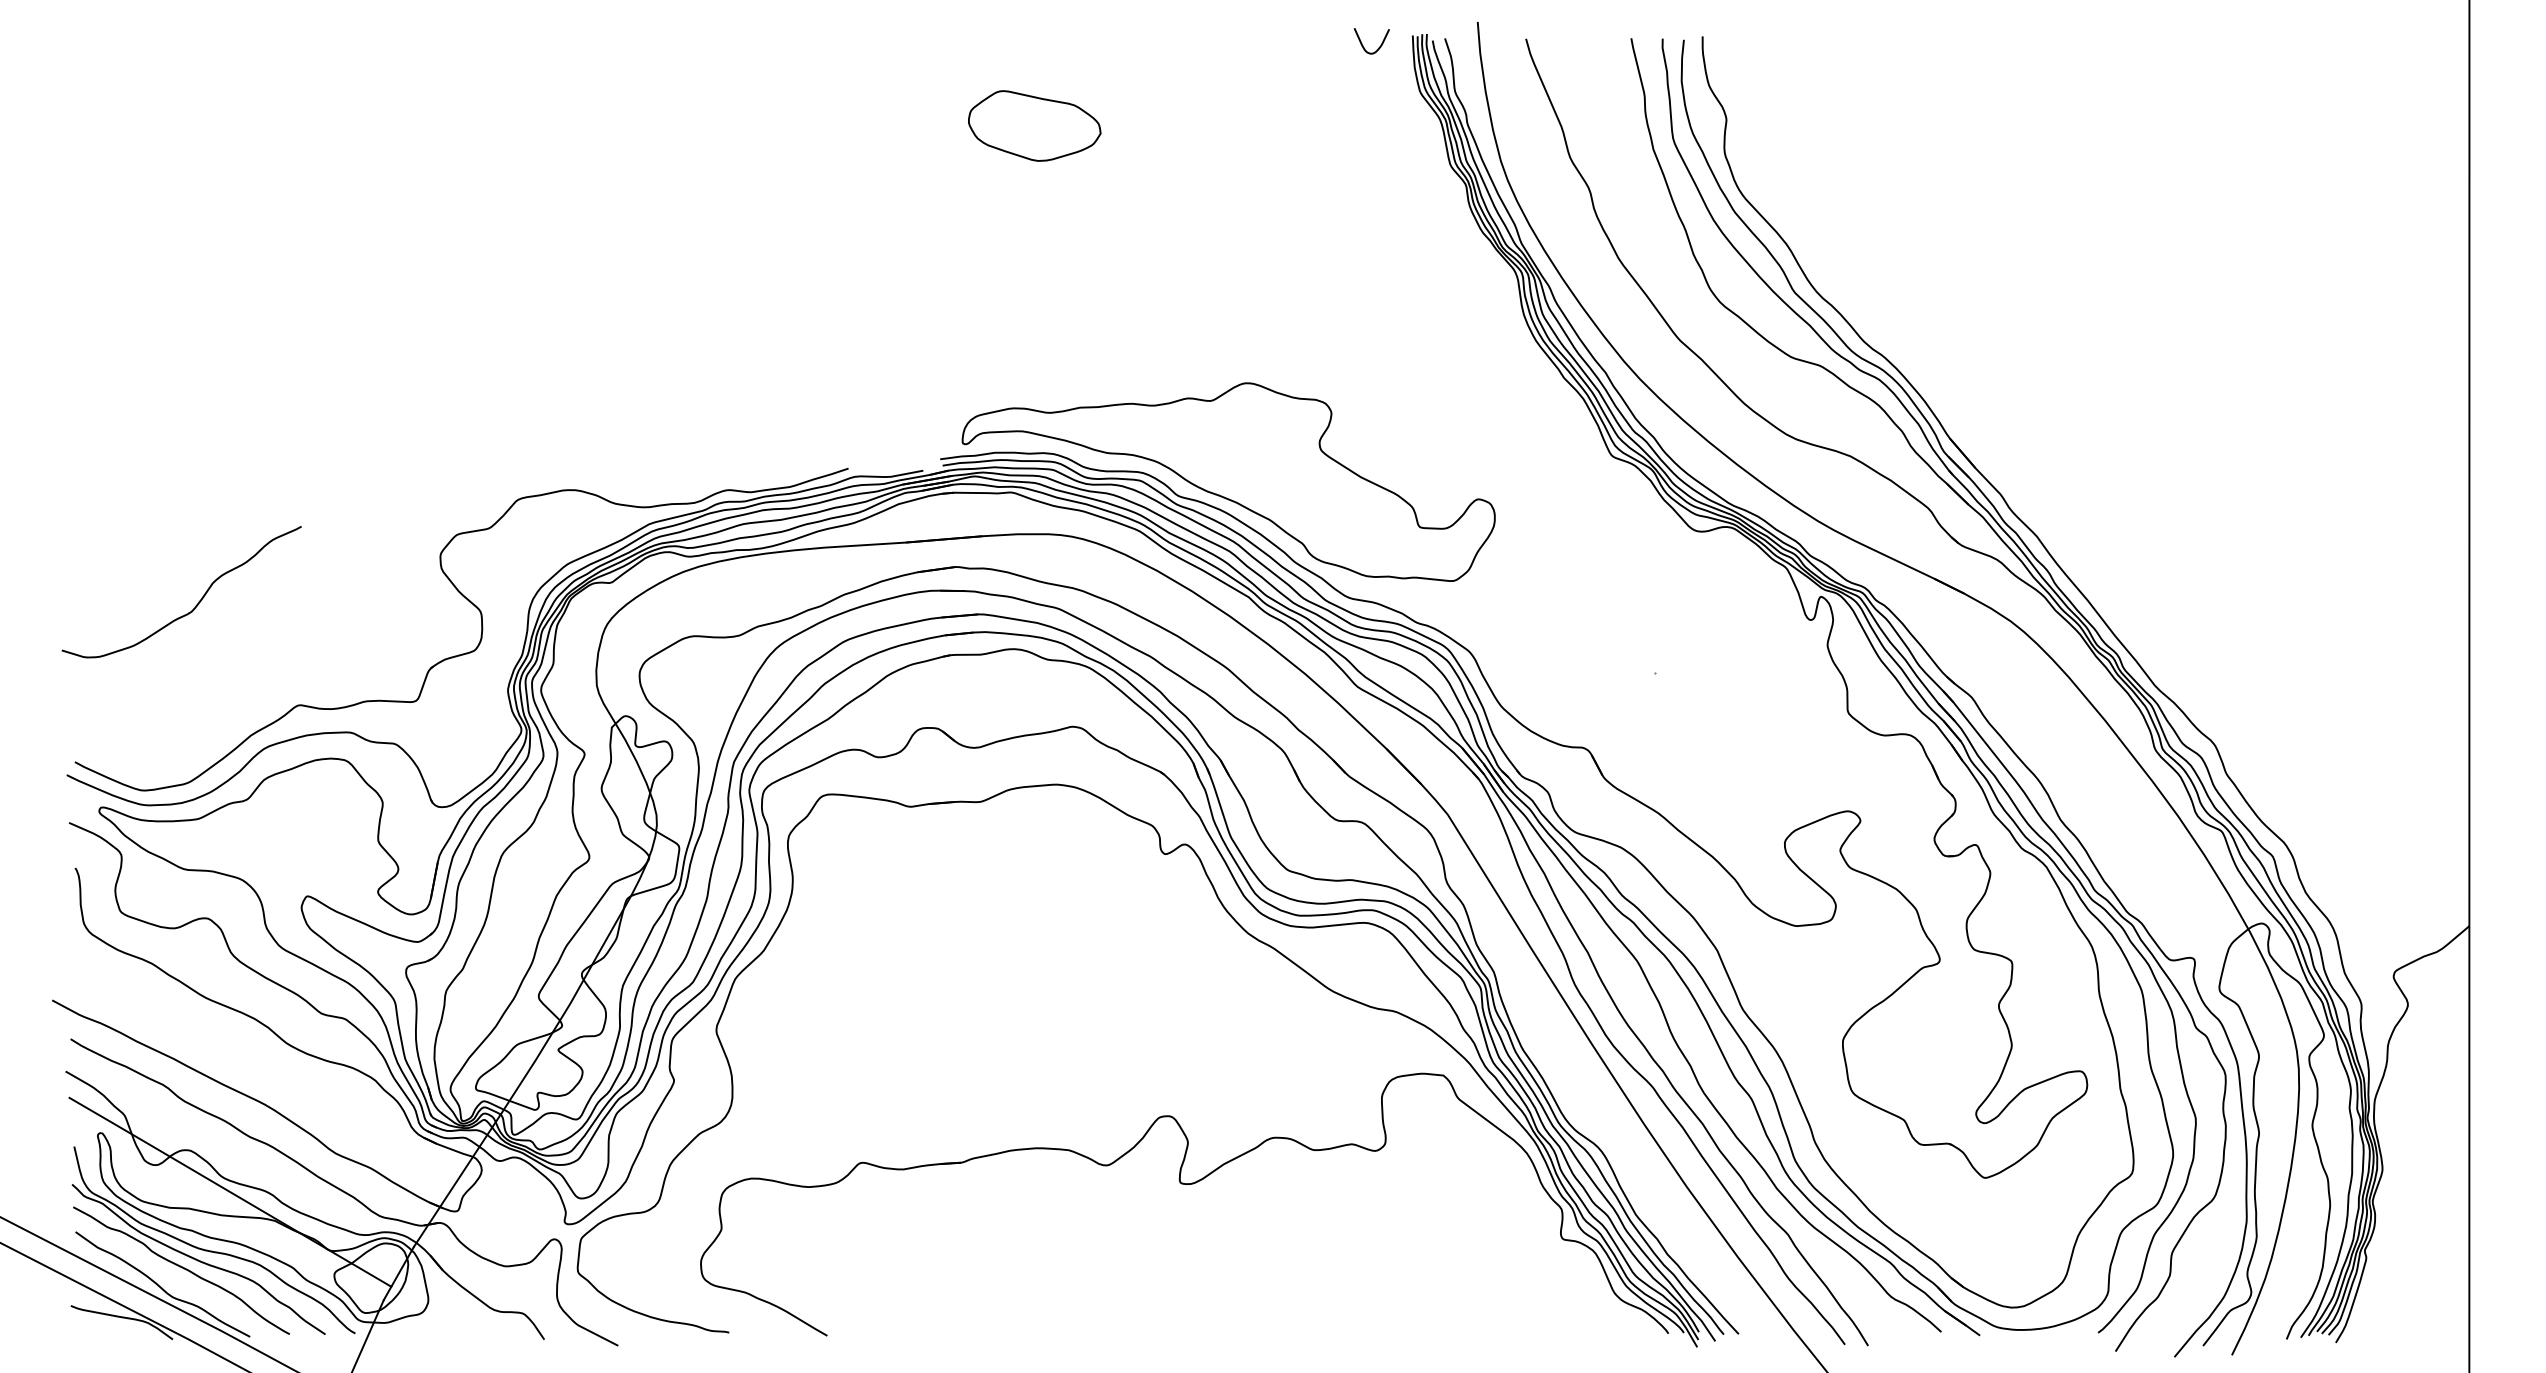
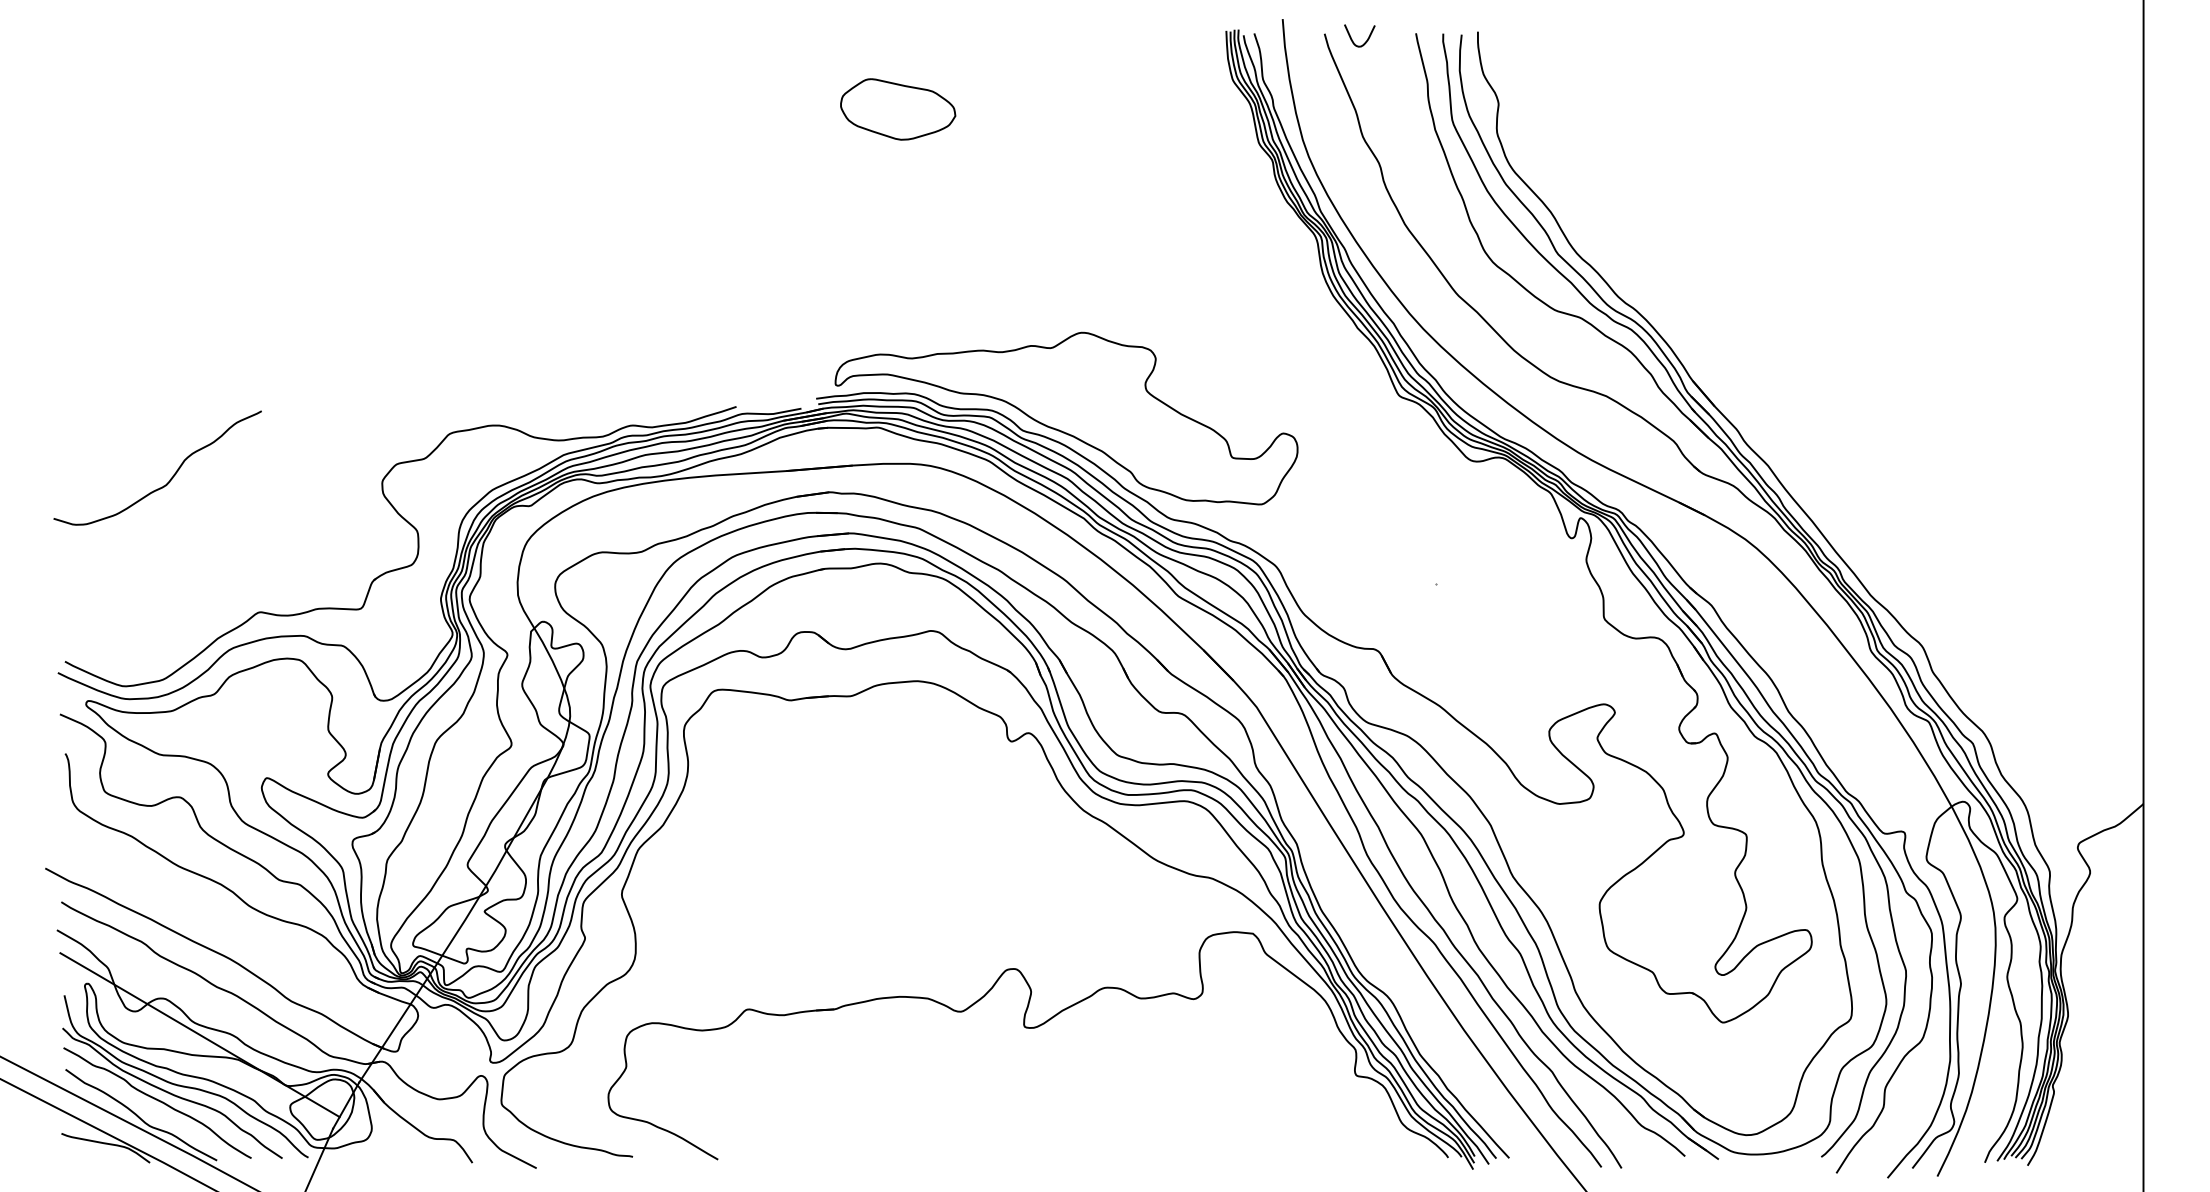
curve: (1363, 45) -> (1352, 39), moved
curve: (195, 605) -> (169, 479), moved

